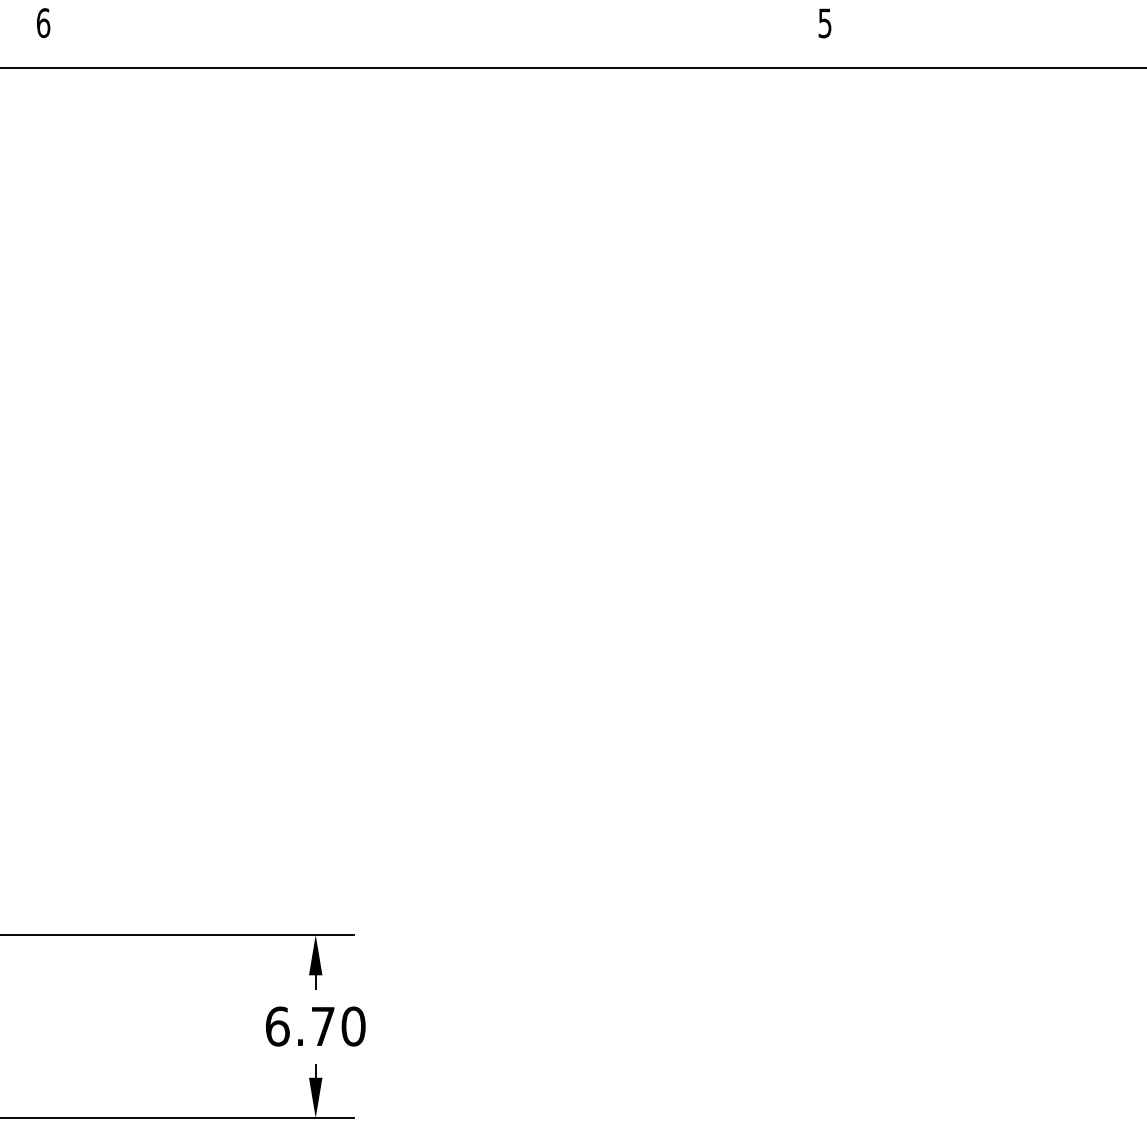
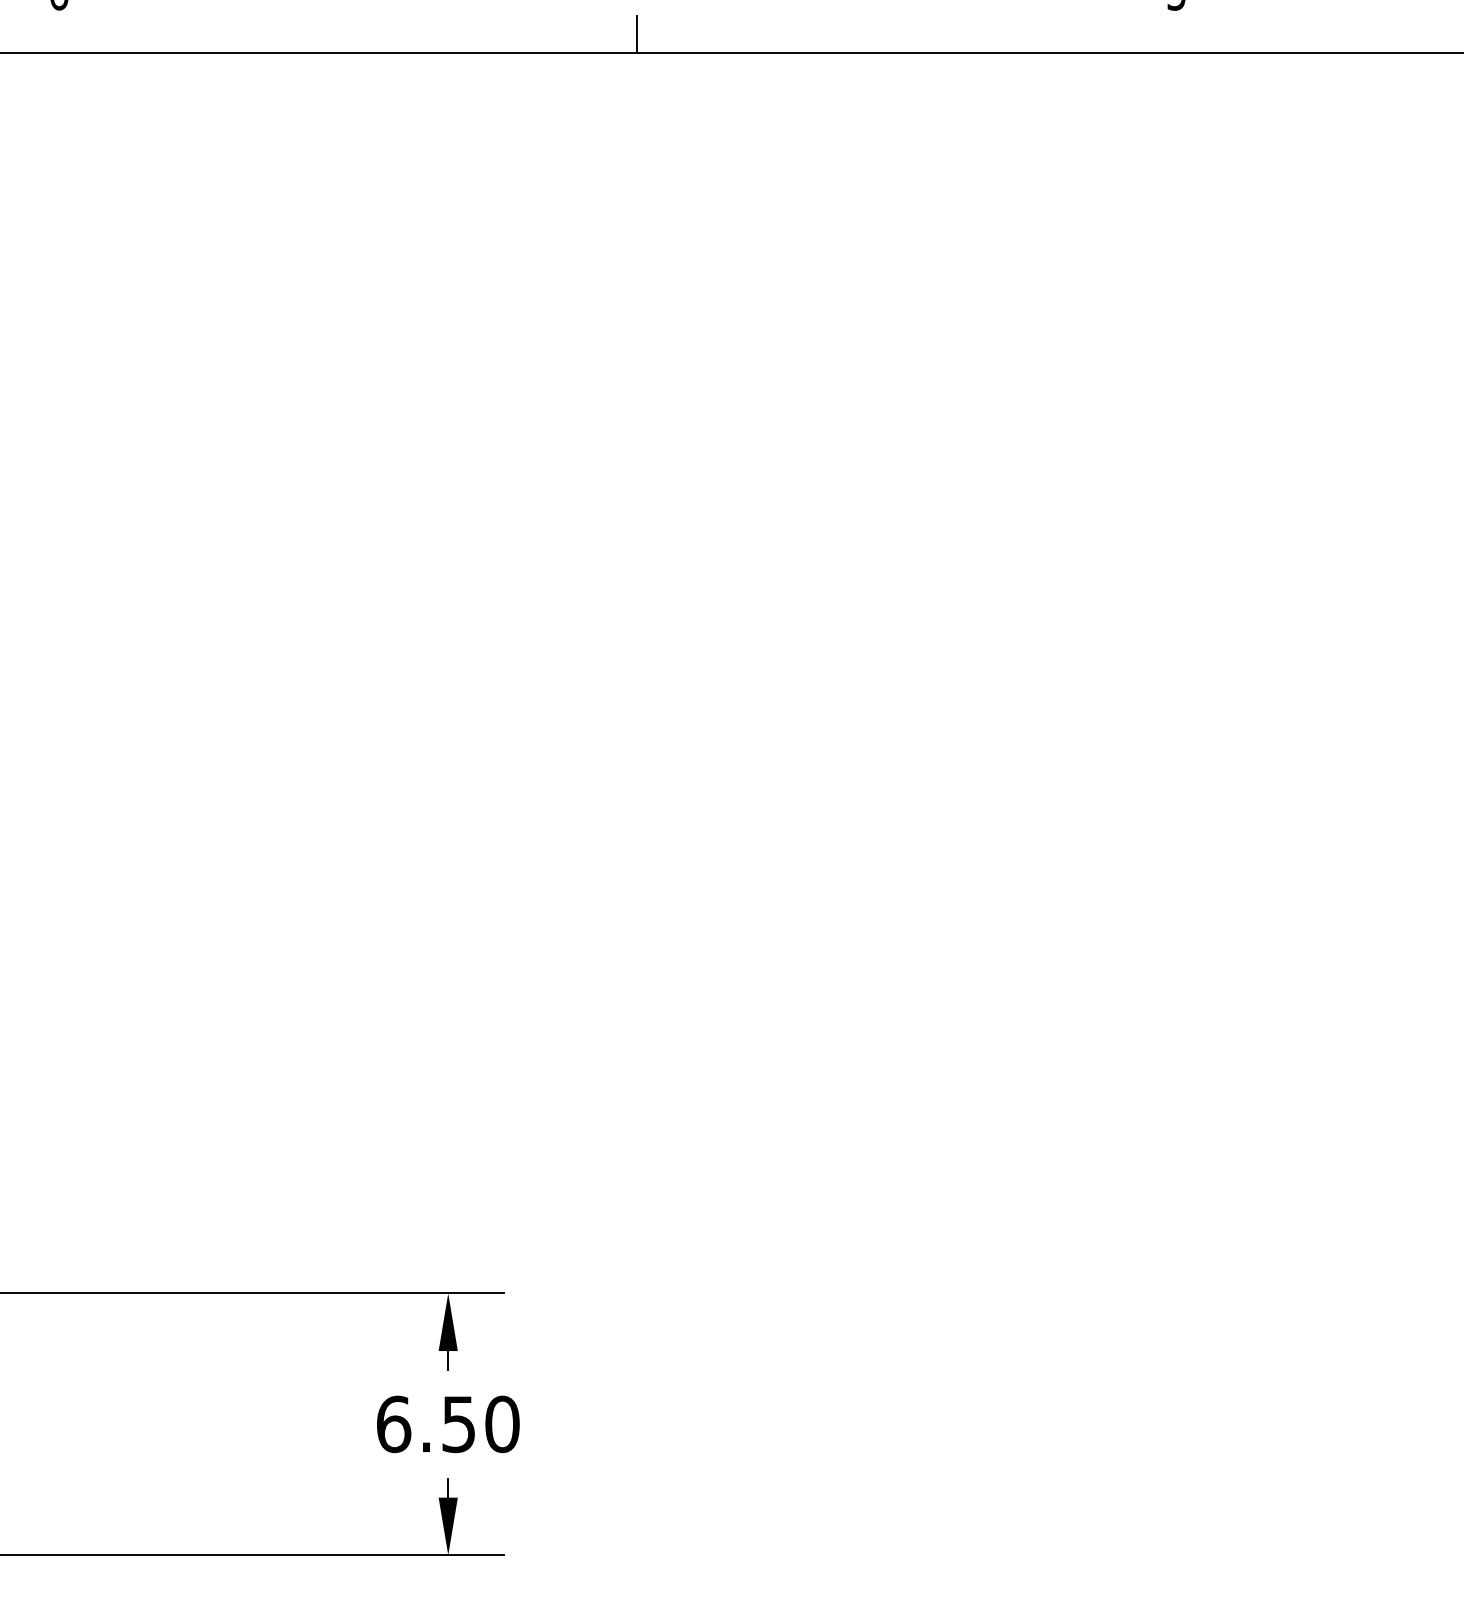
line: (447, 54) -> (636, 33), added
text: (322, 1026) -> (457, 1424), 6.70 -> 6.50

